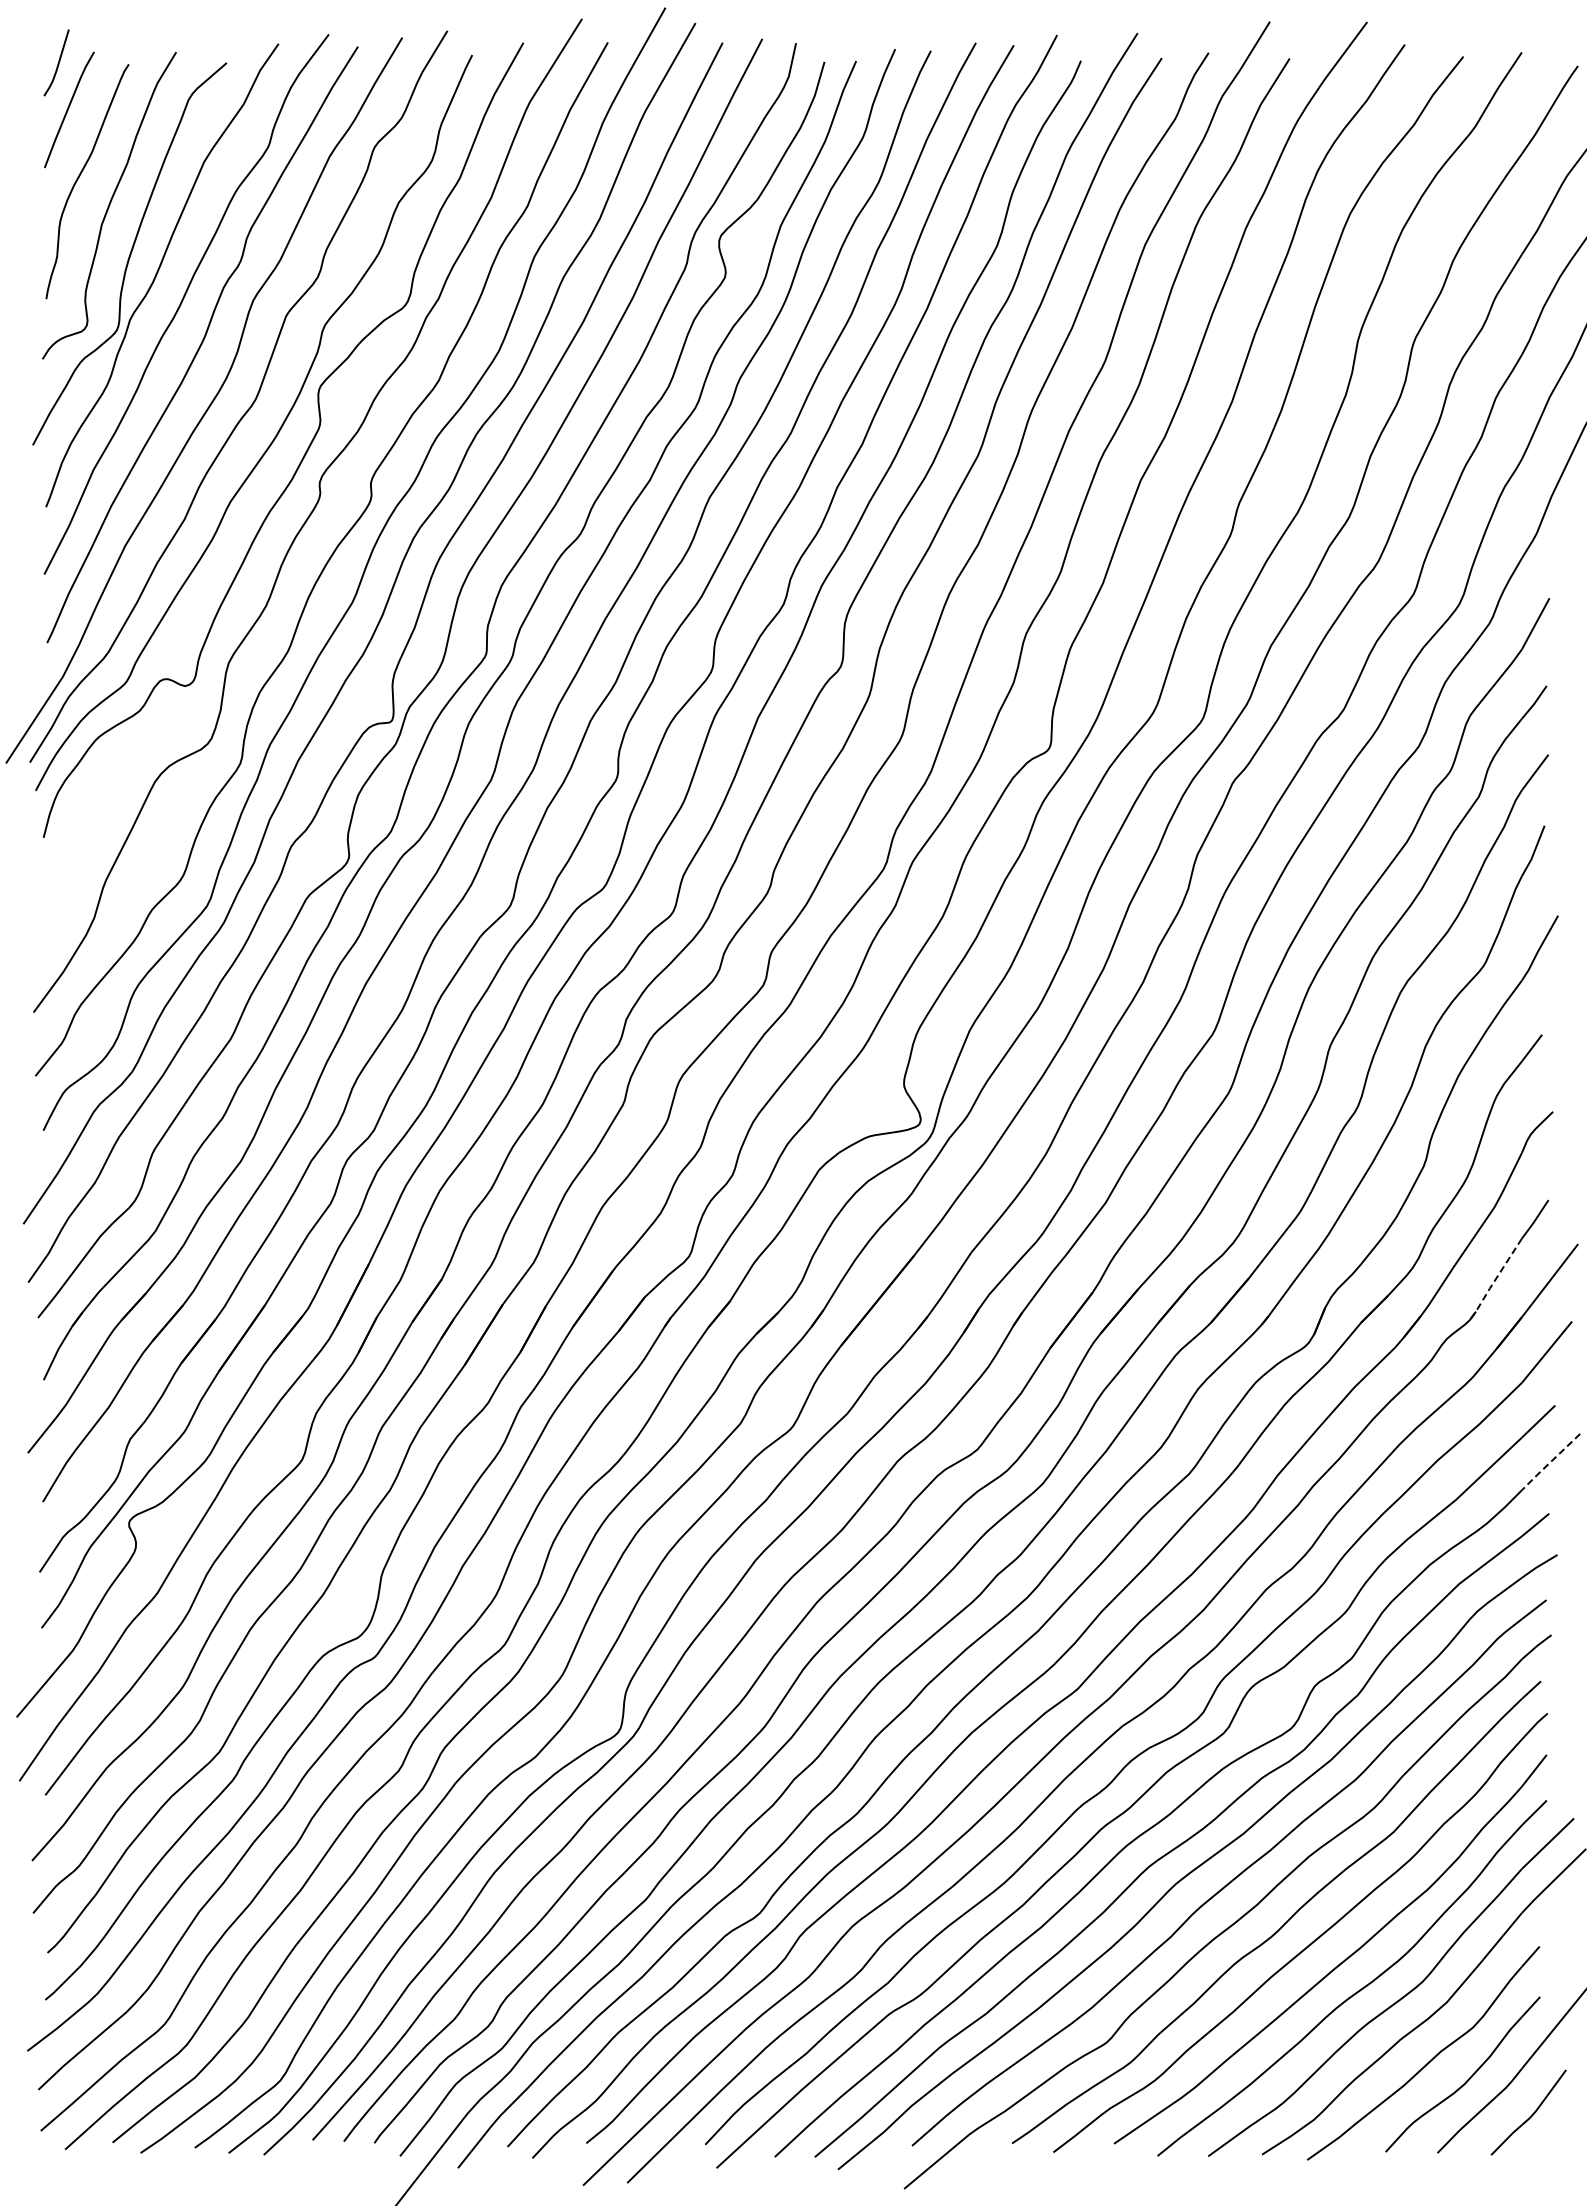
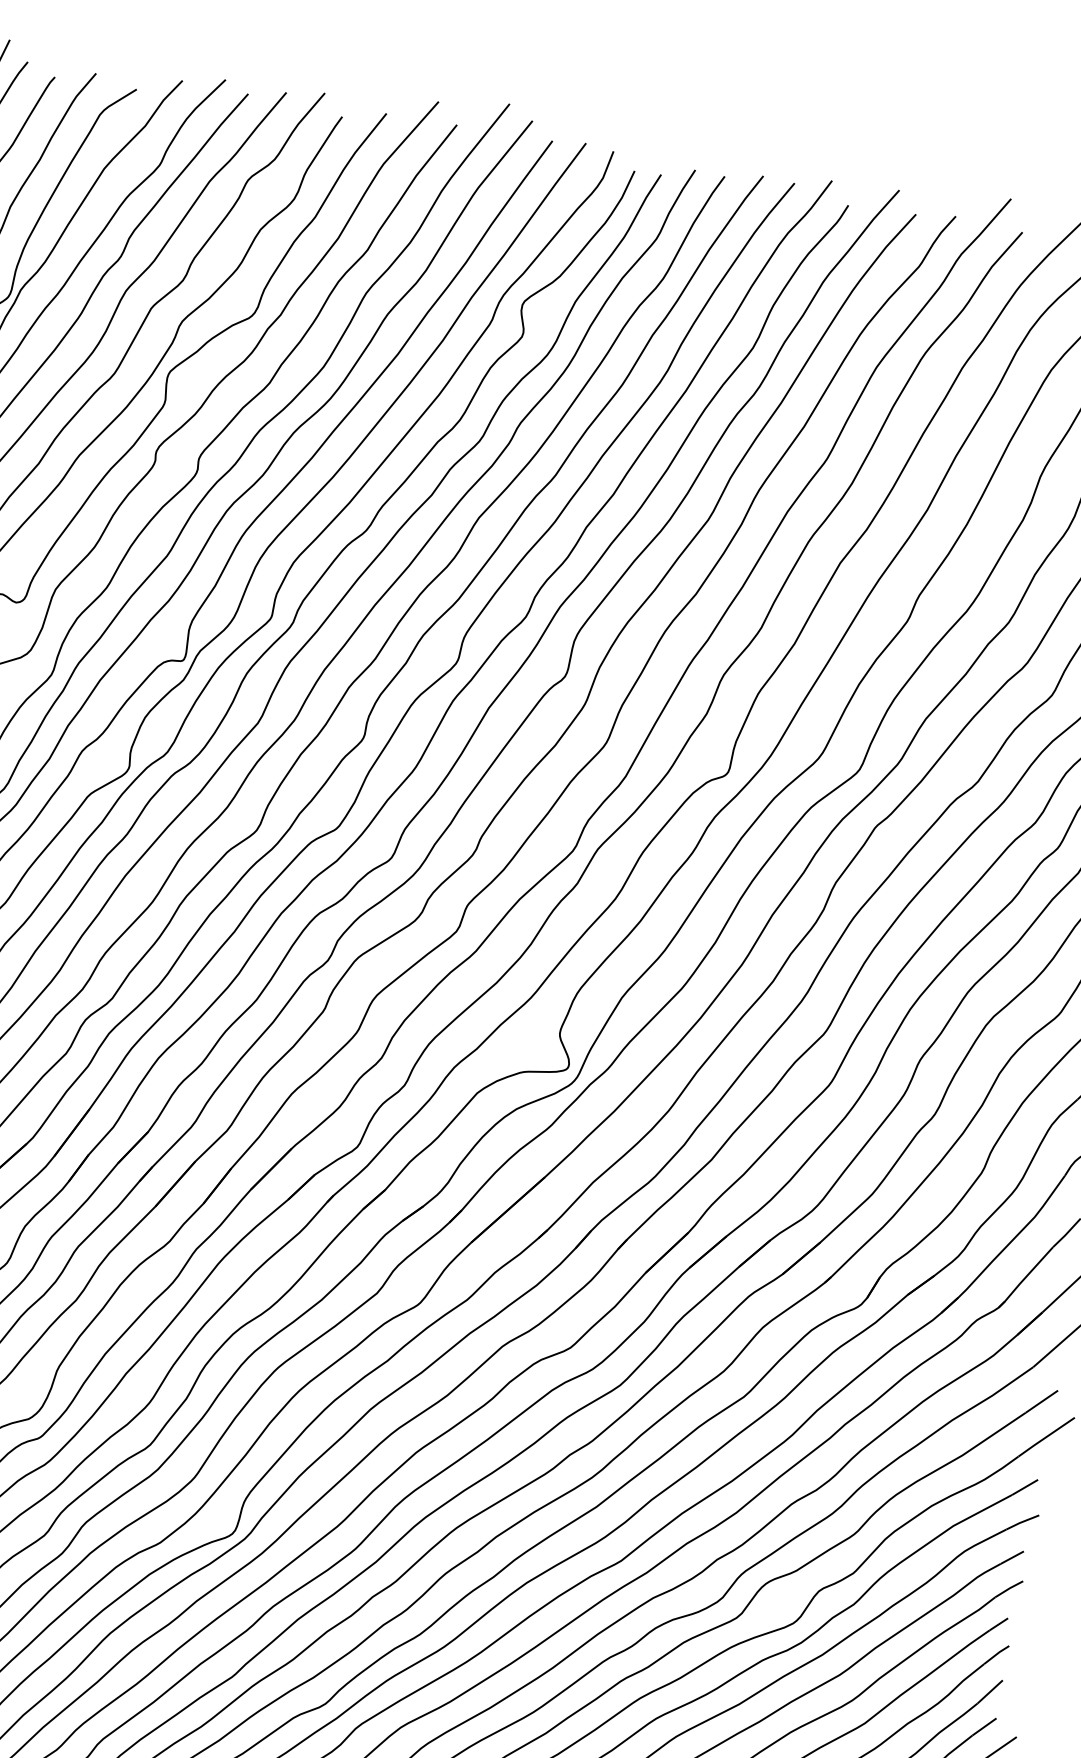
line: (1495, 1280) -> (1025, 1278), dashed -> solid
line: (1550, 1462) -> (1046, 1437), dashed -> solid

